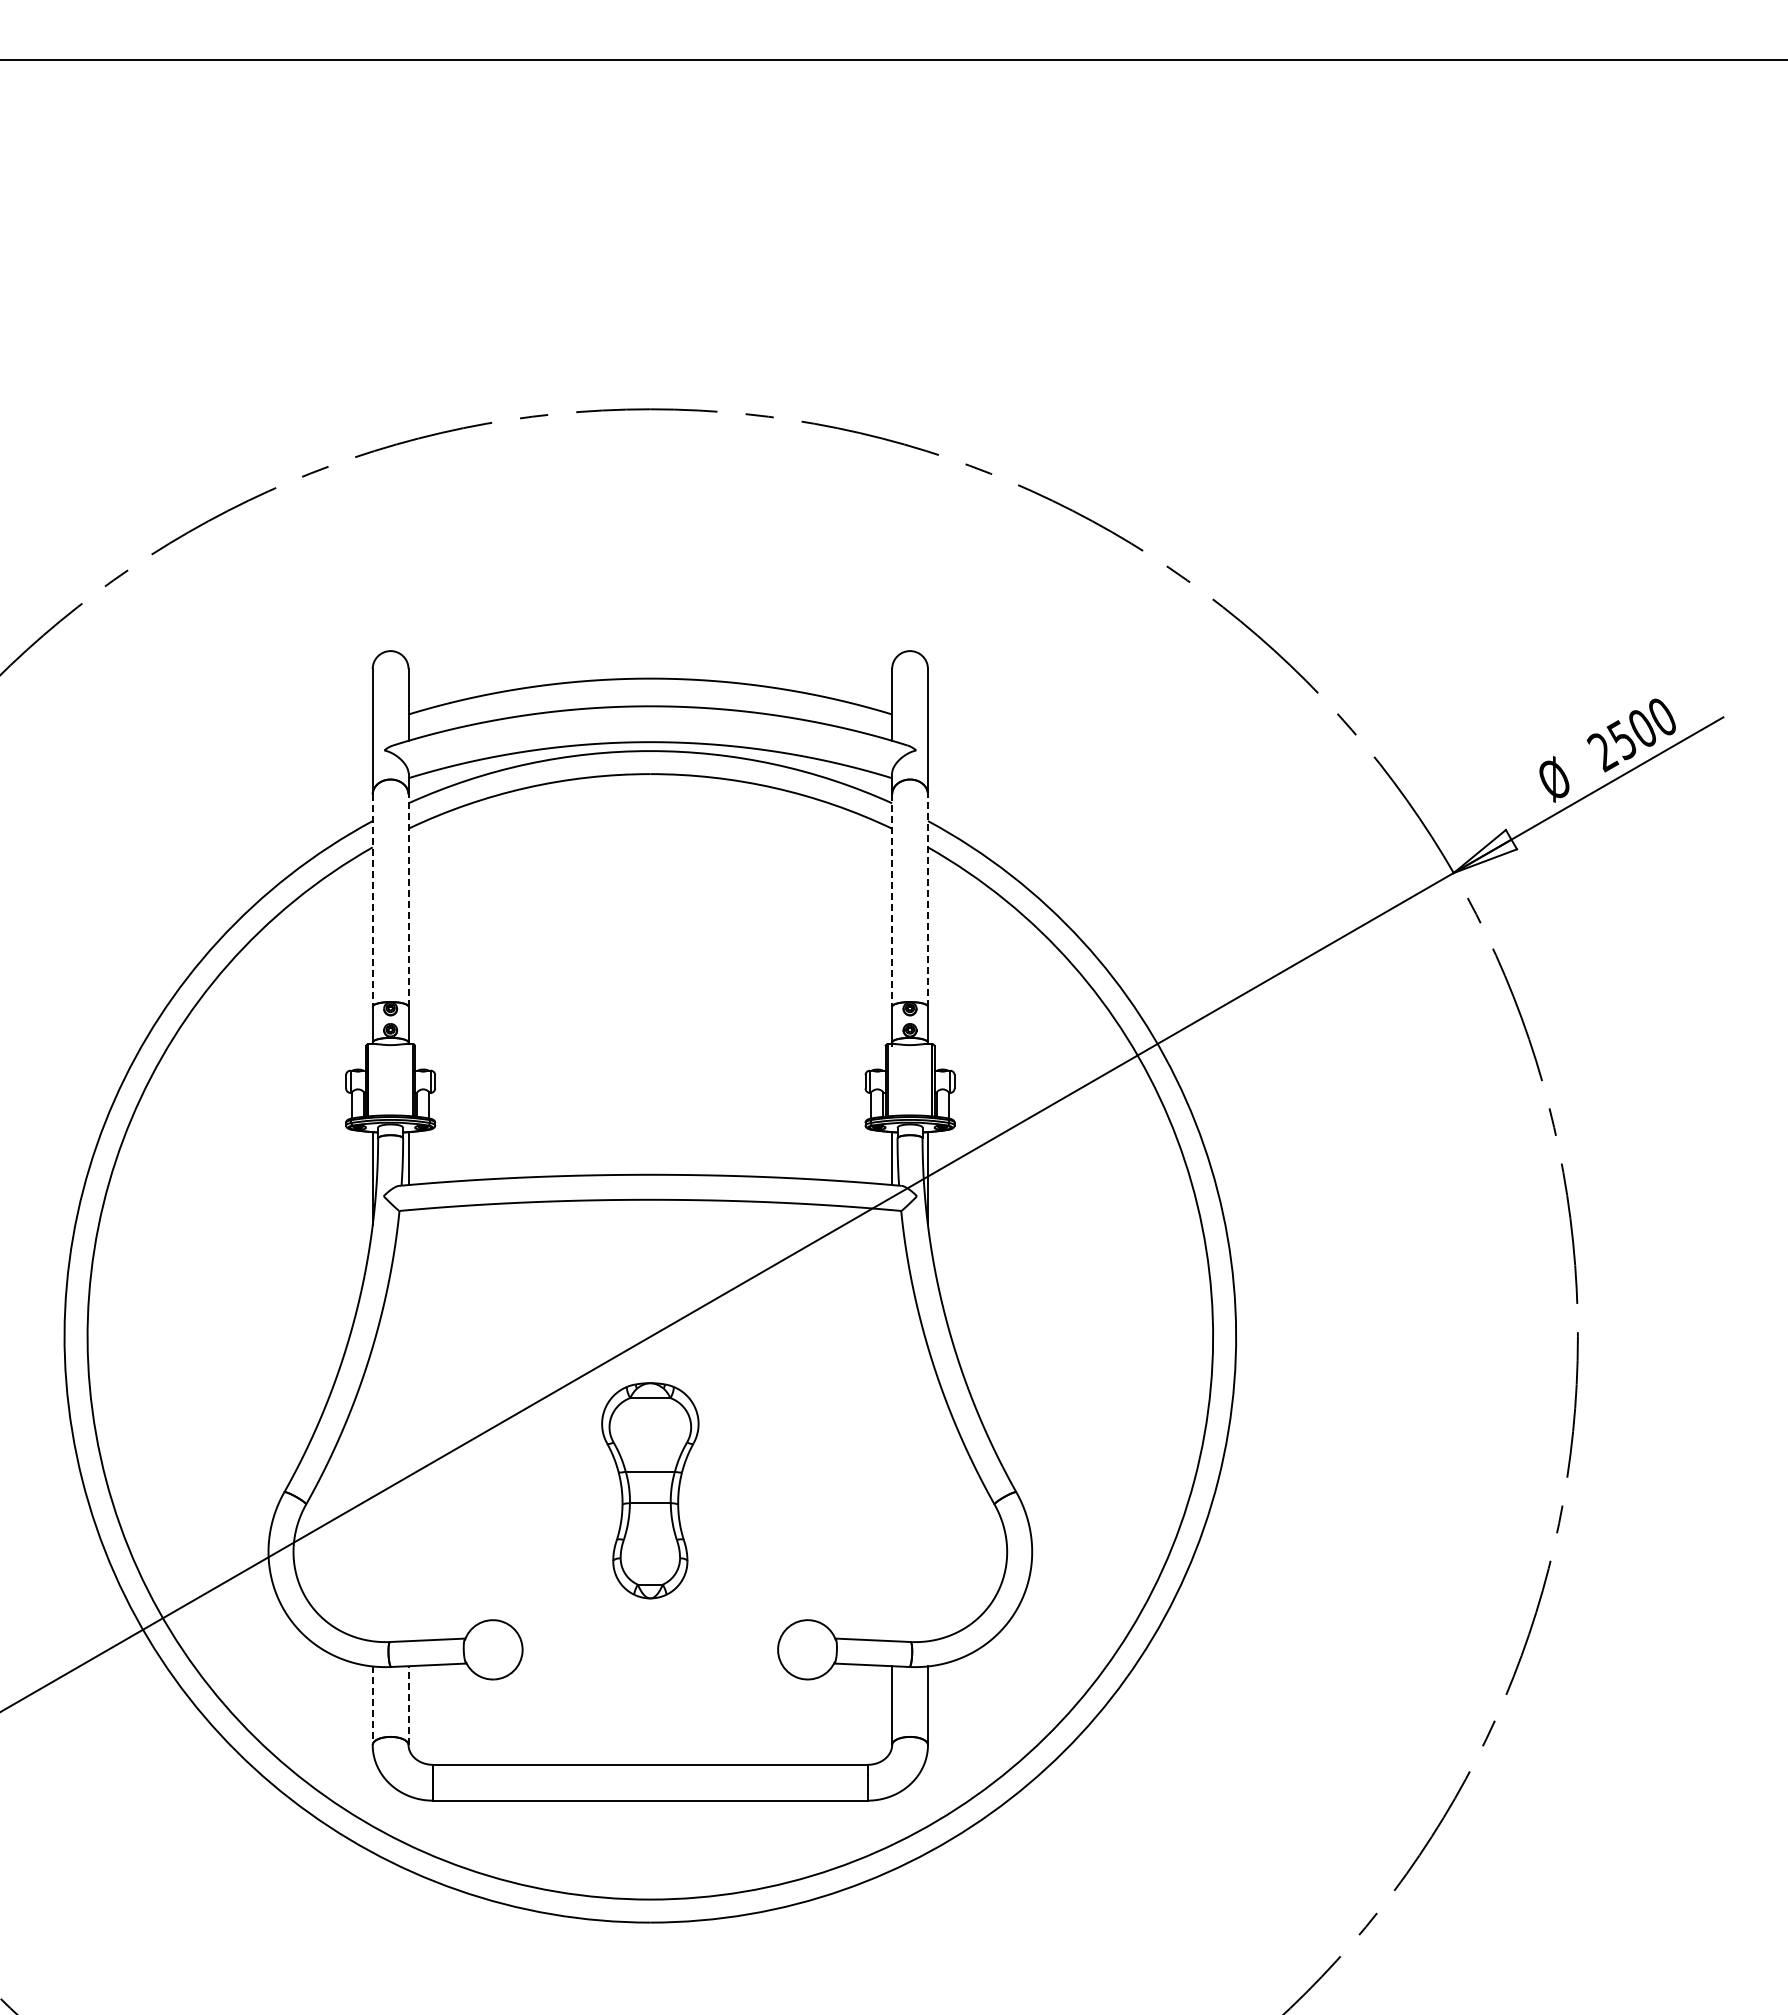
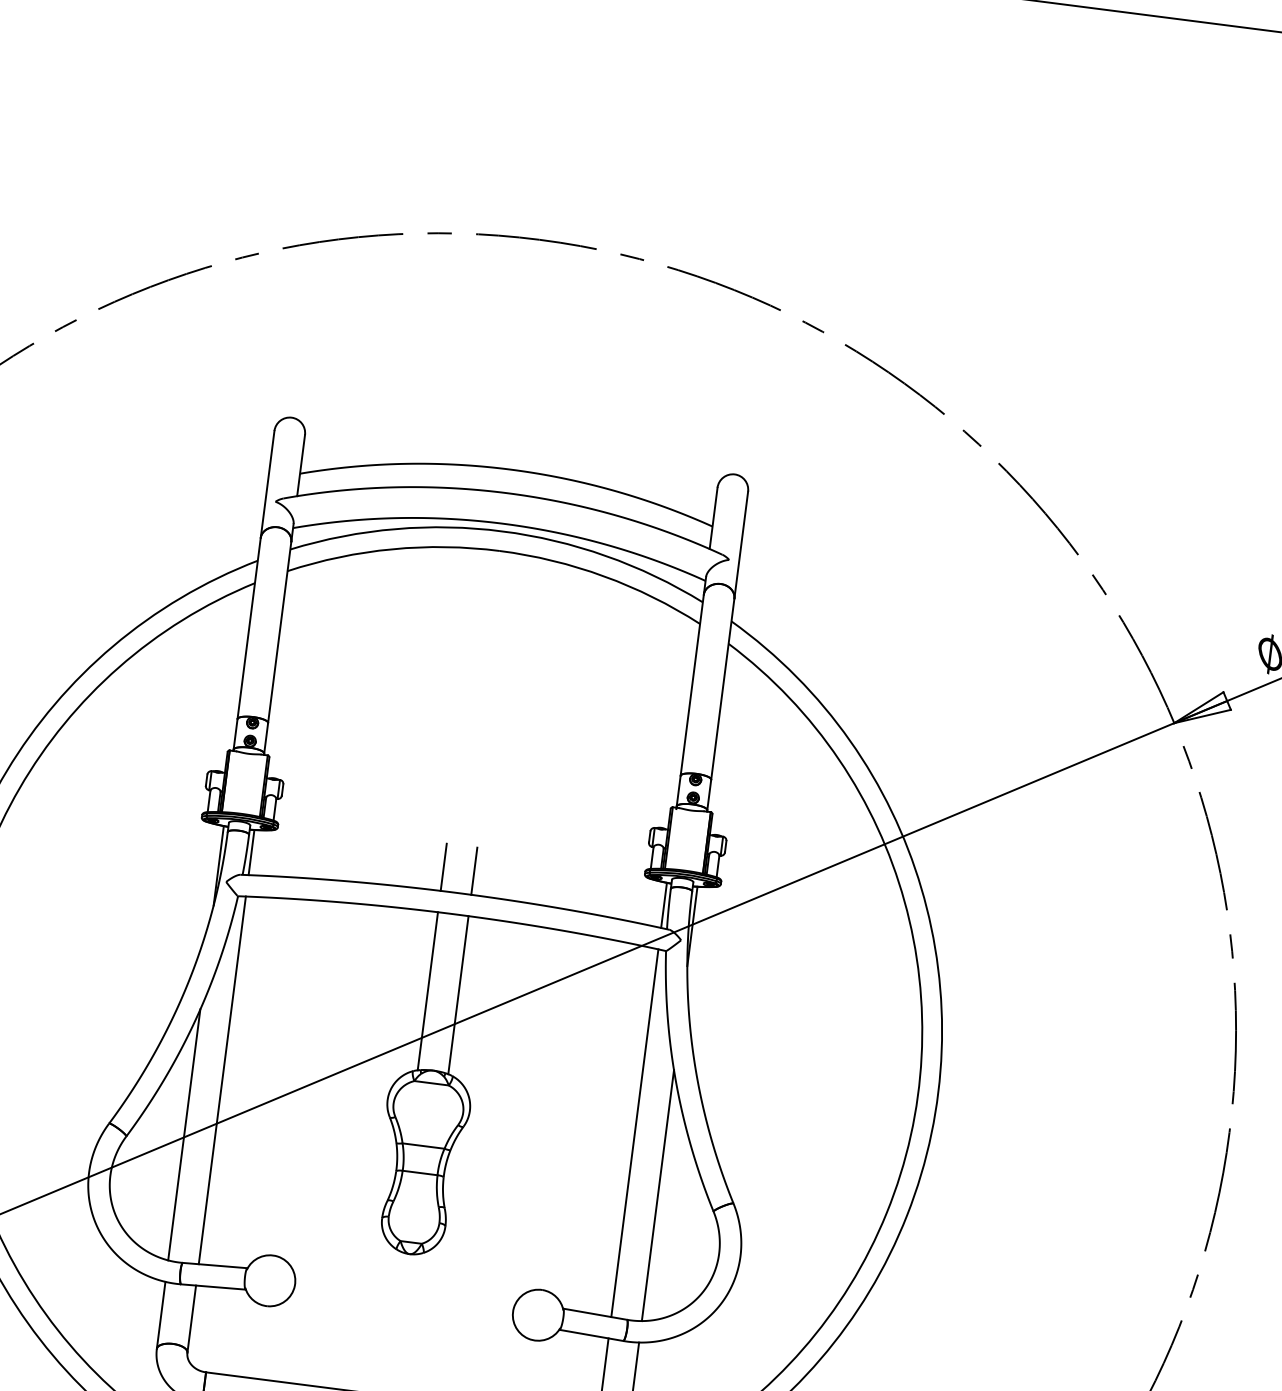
line: (408, 900) -> (279, 632), dashed -> solid
line: (927, 900) -> (722, 689), dashed -> solid
line: (372, 901) -> (248, 629), dashed -> solid
line: (892, 901) -> (692, 686), dashed -> solid
line: (632, 1146) -> (443, 866), added
line: (668, 1146) -> (474, 870), added
line: (632, 1292) -> (427, 991), added
line: (668, 1292) -> (458, 995), added
line: (408, 1425) -> (222, 1080), added
line: (892, 1425) -> (635, 1133), added
line: (372, 1494) -> (184, 1135), added
line: (927, 1494) -> (657, 1195), added
line: (408, 1705) -> (191, 1319), dashed -> solid
line: (372, 1706) -> (160, 1316), dashed -> solid

